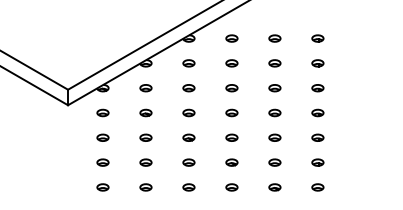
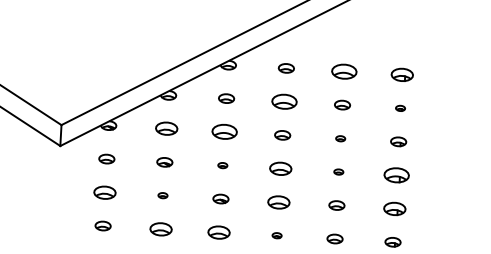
part: (274, 38) -> (343, 71), size x1.6
part: (317, 38) -> (401, 74), size x1.4
part: (231, 63) -> (283, 102), size x1.6
part: (317, 63) -> (399, 108), size x0.6
part: (145, 88) -> (166, 129), size x1.4
part: (188, 88) -> (224, 132), size x1.6
part: (274, 88) -> (340, 138), size x0.6
part: (188, 112) -> (222, 164), size x0.6
part: (231, 112) -> (280, 168), size x1.4
part: (274, 112) -> (338, 171), size x0.6
part: (317, 112) -> (396, 174), size x1.6
part: (102, 137) -> (104, 192), size x1.4
part: (145, 137) -> (162, 195), size x0.6
part: (231, 137) -> (278, 201), size x1.4
part: (317, 137) -> (394, 208), size x1.4
part: (145, 162) -> (160, 229), size x1.4
part: (188, 162) -> (218, 232), size x1.4
part: (231, 162) -> (276, 235), size x0.6

